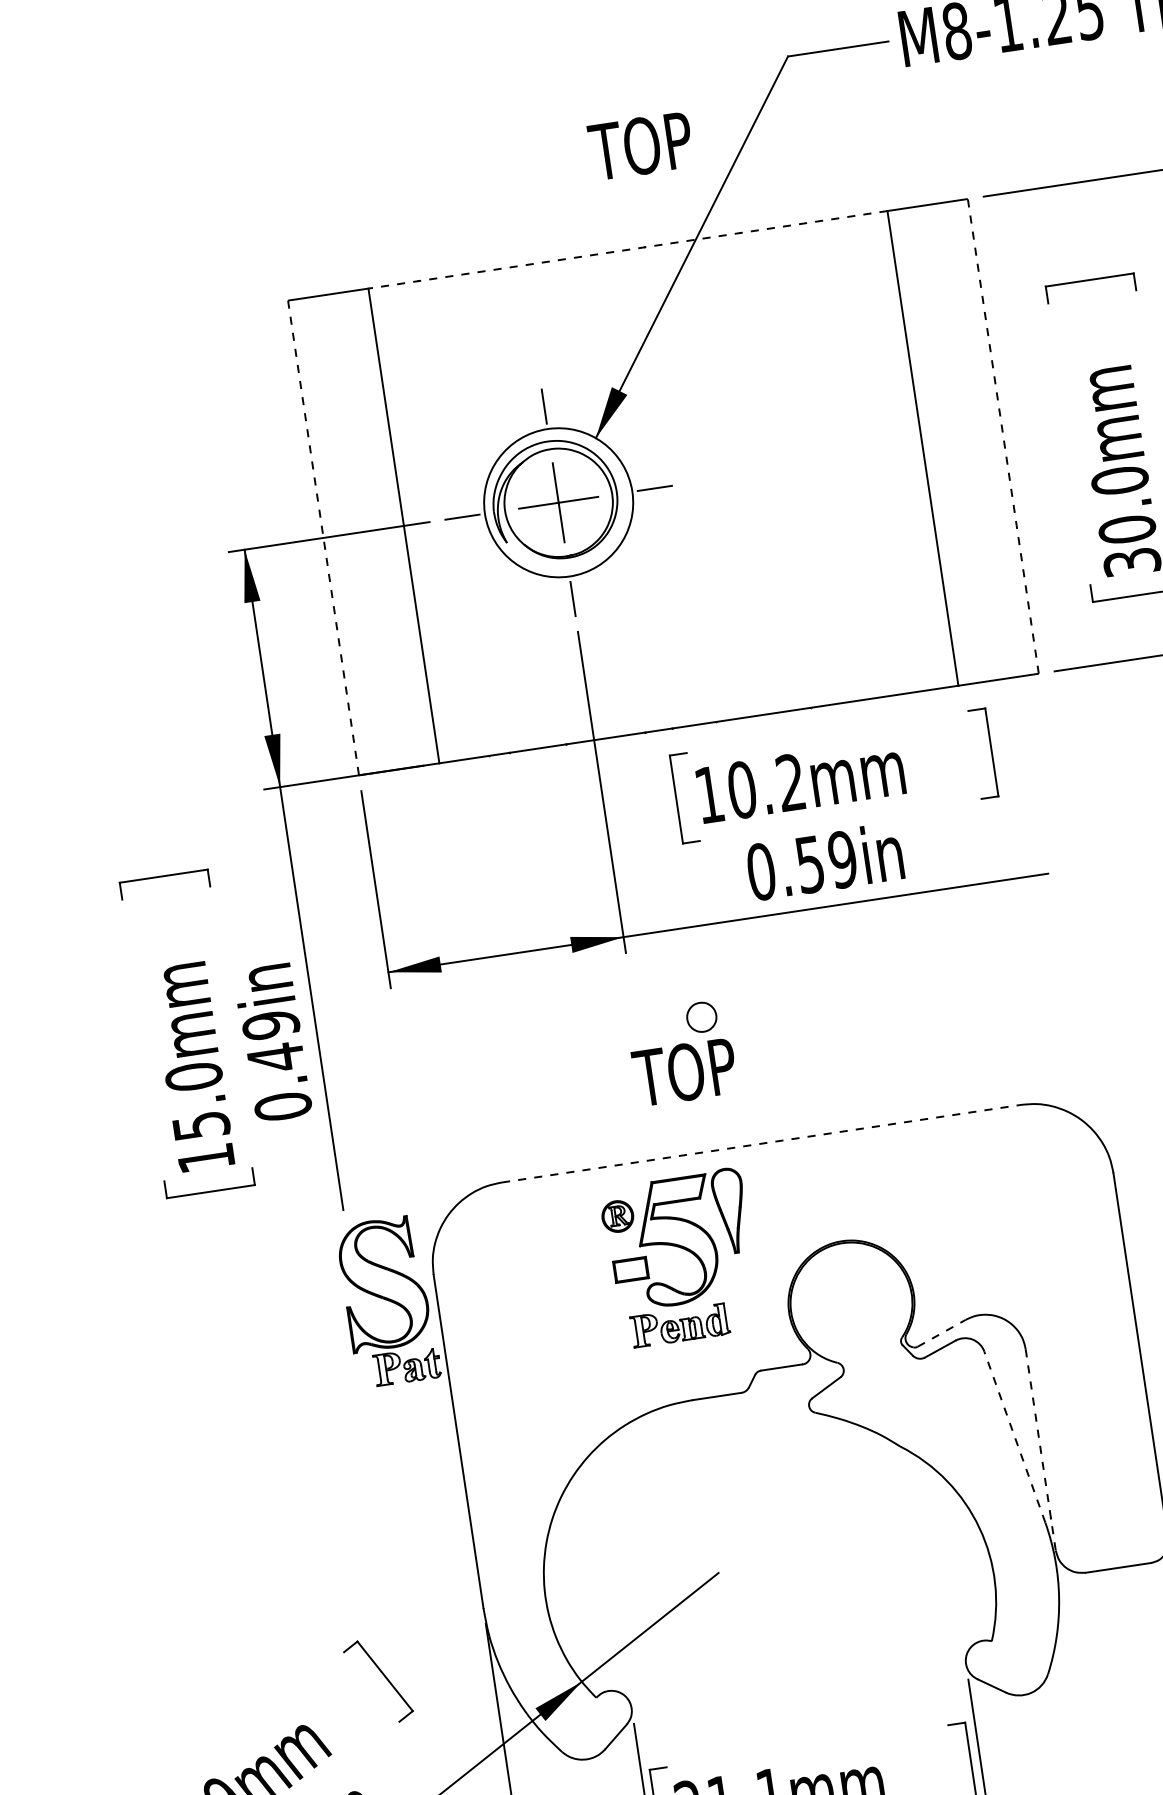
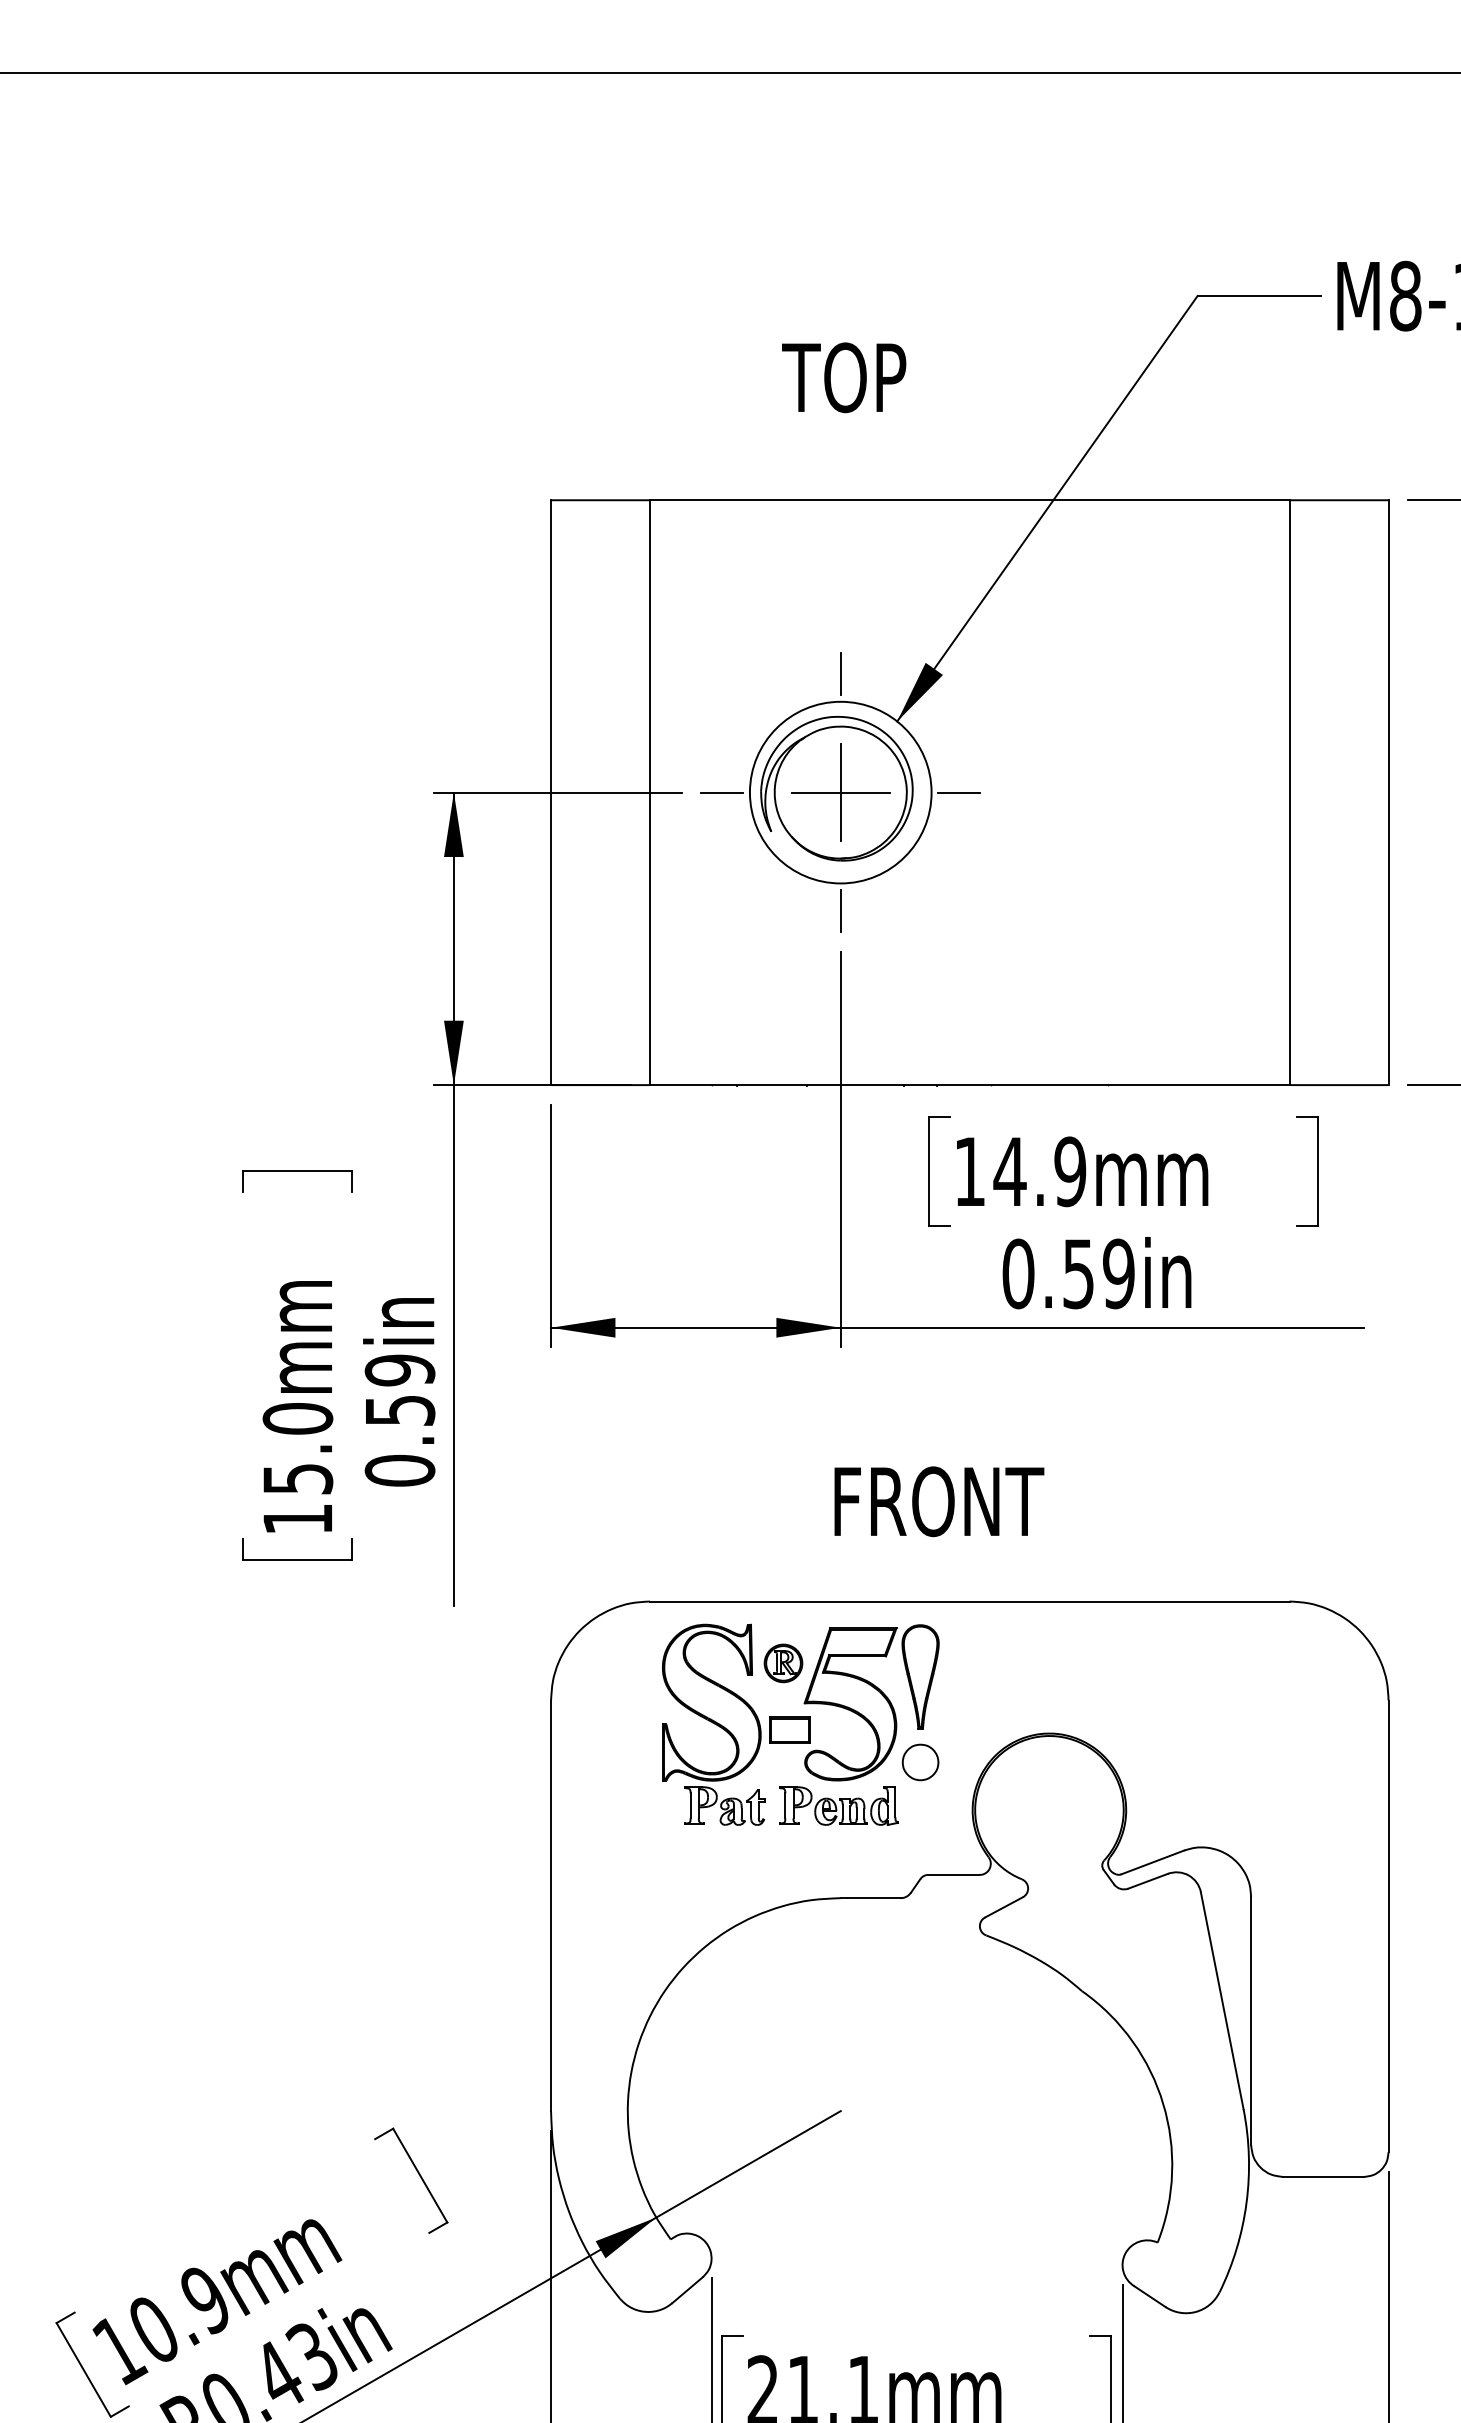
text: (641, 145) -> (844, 377), moved
line: (627, 250) -> (969, 500), dashed -> solid
line: (1003, 436) -> (1388, 792), dashed -> solid
line: (323, 538) -> (551, 793), dashed -> solid
text: (765, 786) -> (1039, 1171), 10.2mm -> 14.9mm
part: (701, 1017) -> (920, 1762), moved
text: (276, 1057) -> (400, 1410), 0.49in -> 0.59in
text: (722, 1066) -> (936, 1501), TOP -> FRONT
line: (761, 1143) -> (969, 1601), dashed -> solid
part: (388, 1301) -> (713, 1724), moved
line: (942, 1333) -> (1153, 1862), dashed -> solid
line: (1015, 1436) -> (1222, 2000), dashed -> solid
line: (1041, 1449) -> (1251, 2020), dashed -> solid

